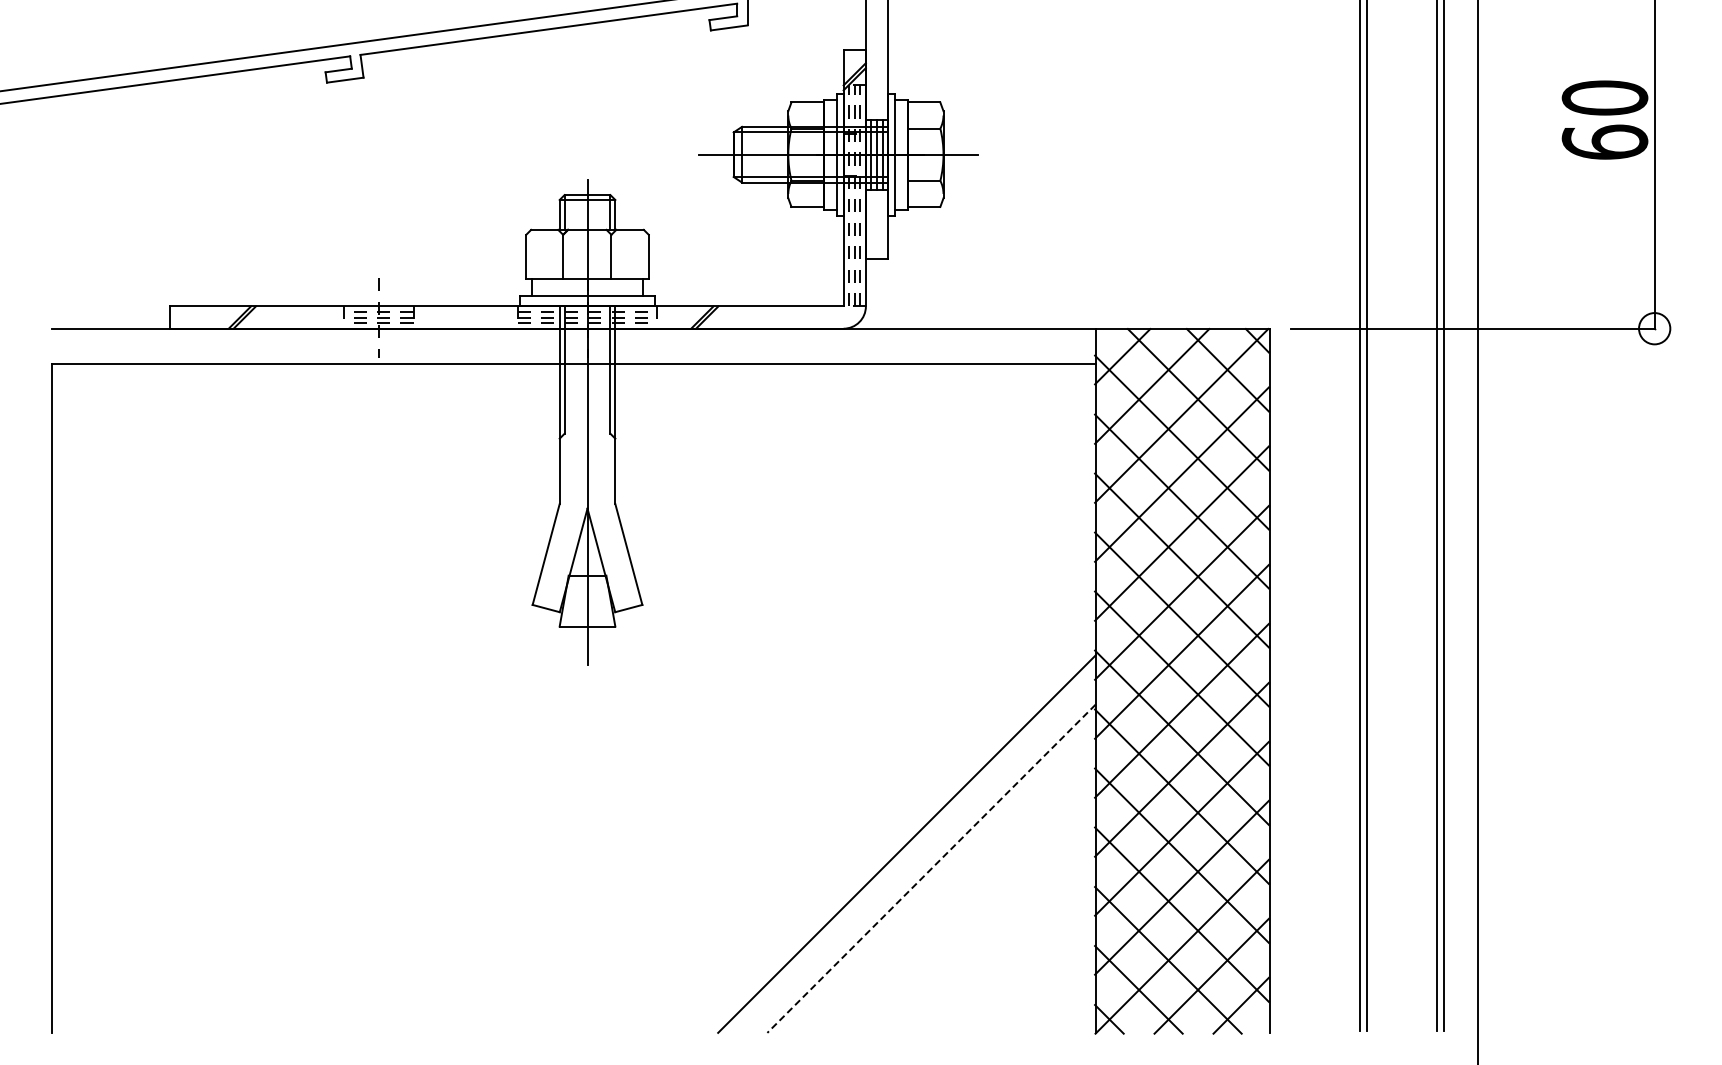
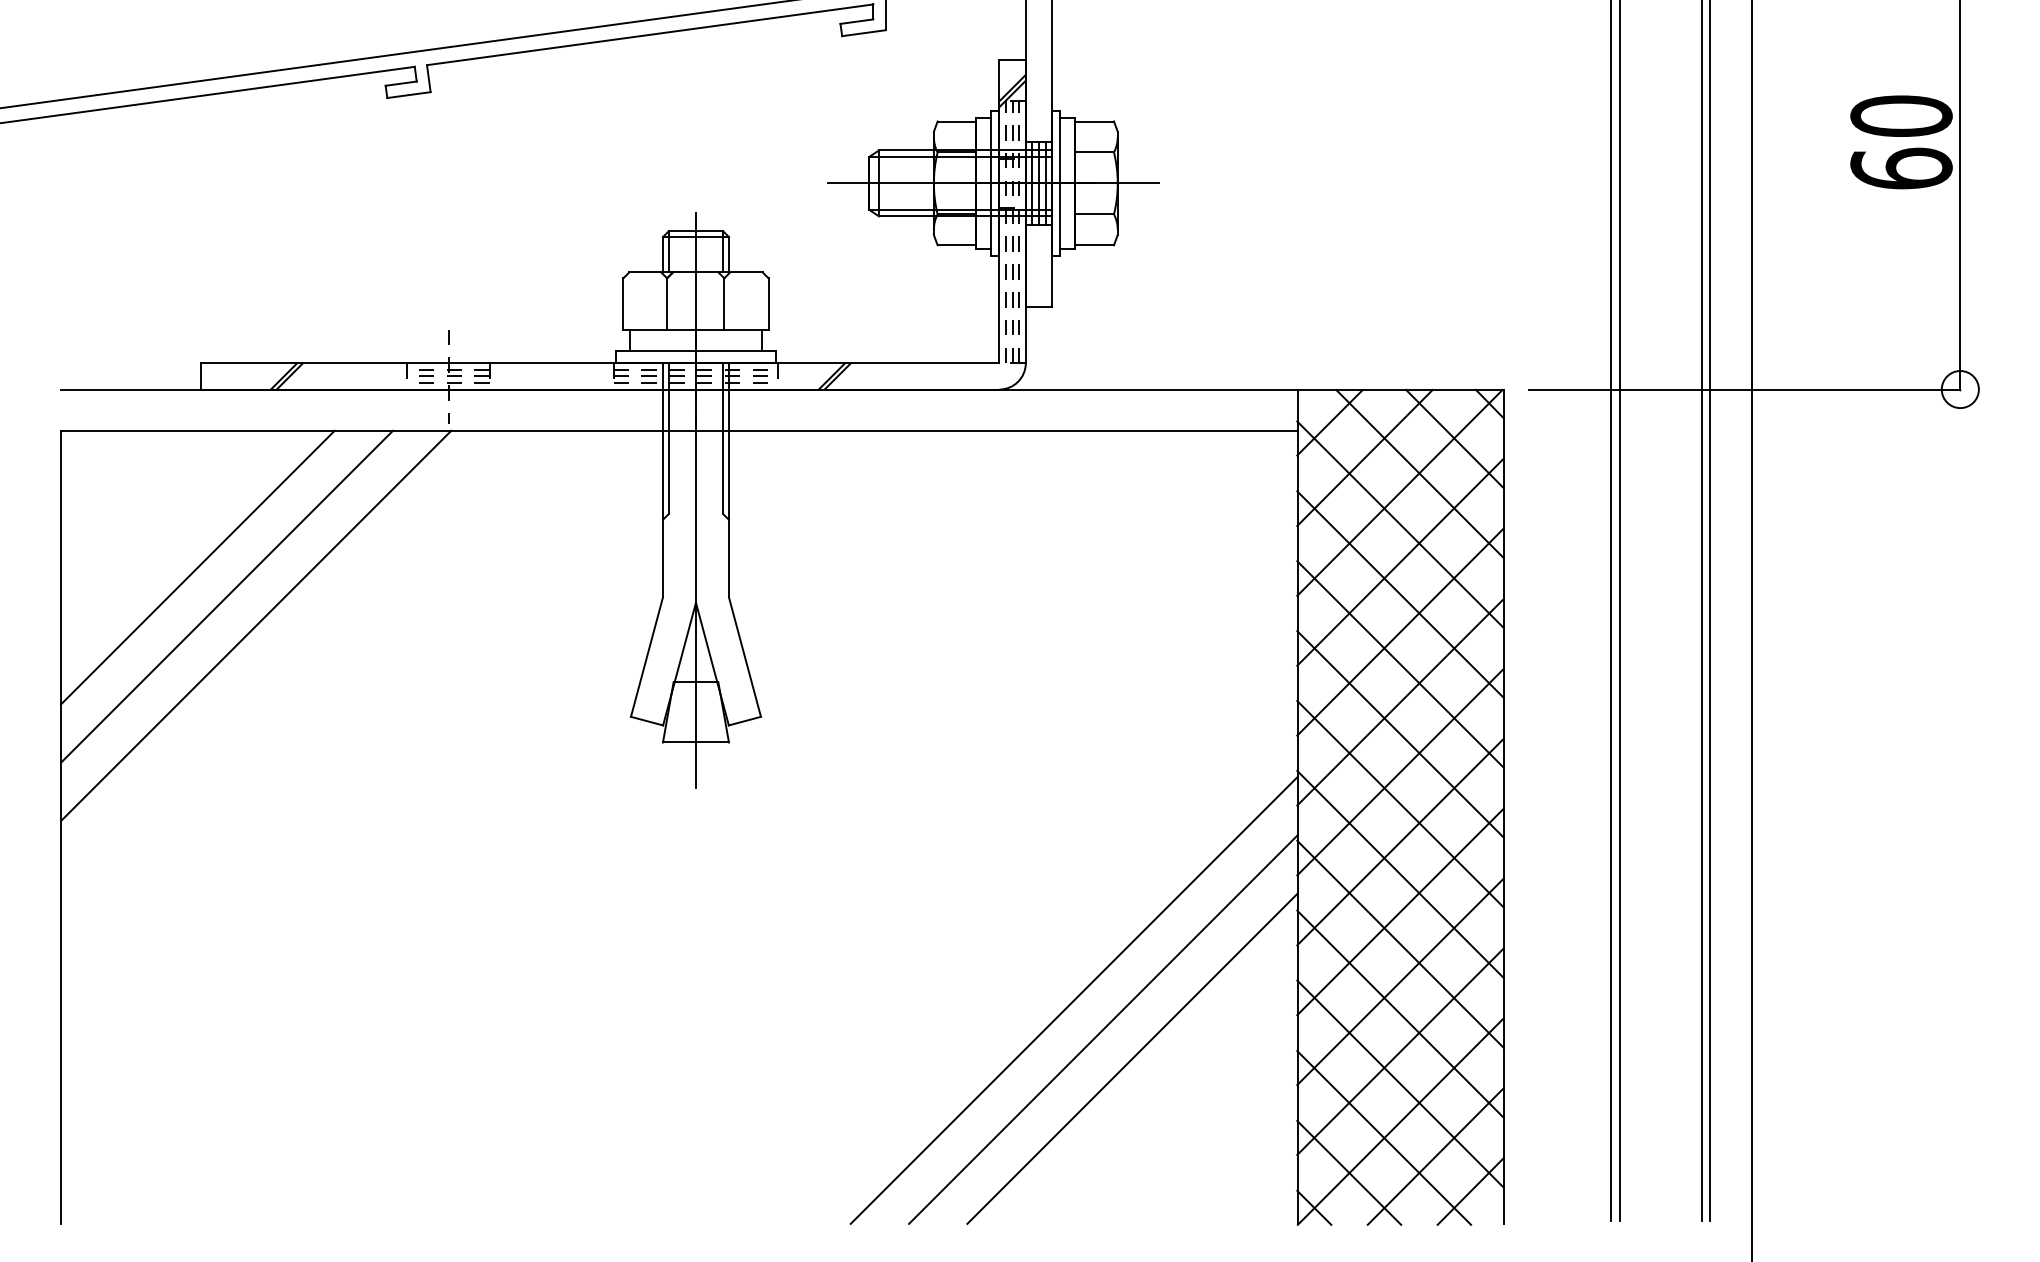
line: (166, 478) -> (197, 567), added
line: (191, 503) -> (226, 596), added
line: (216, 527) -> (256, 625), added
line: (931, 869) -> (1103, 1030), dashed -> solid
line: (955, 892) -> (1131, 1057), added

